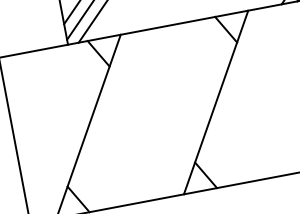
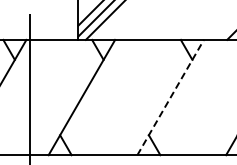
line: (215, 102) -> (170, 97), solid -> dashed

